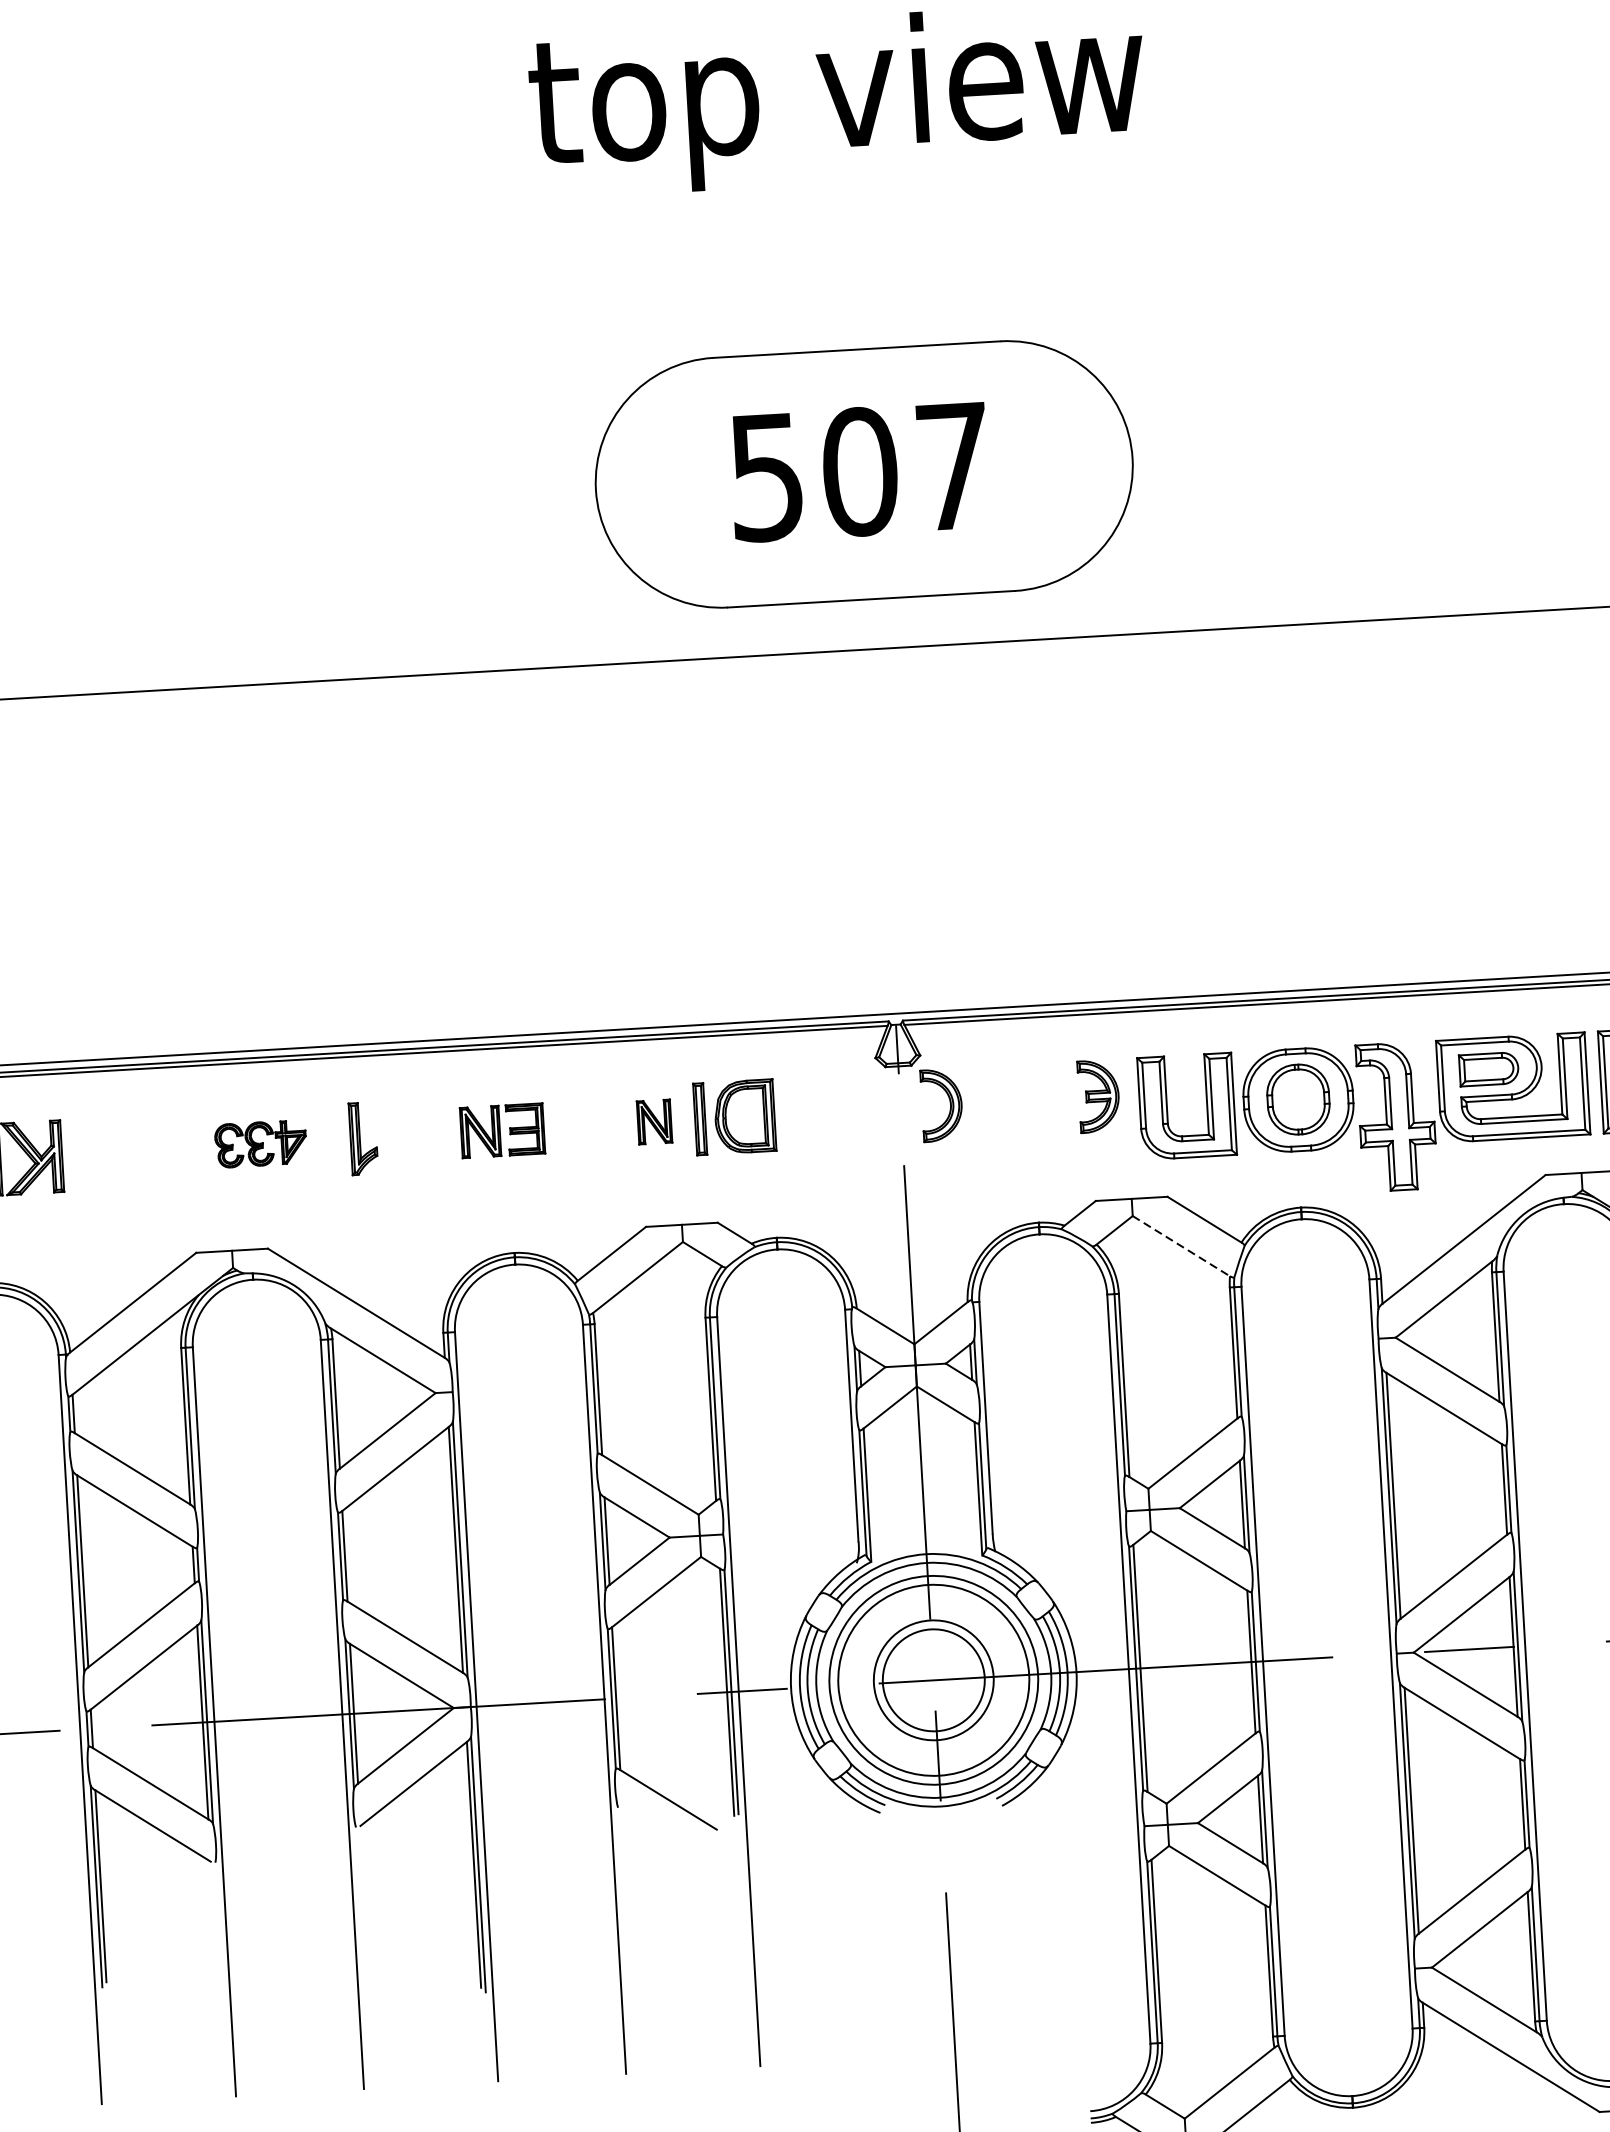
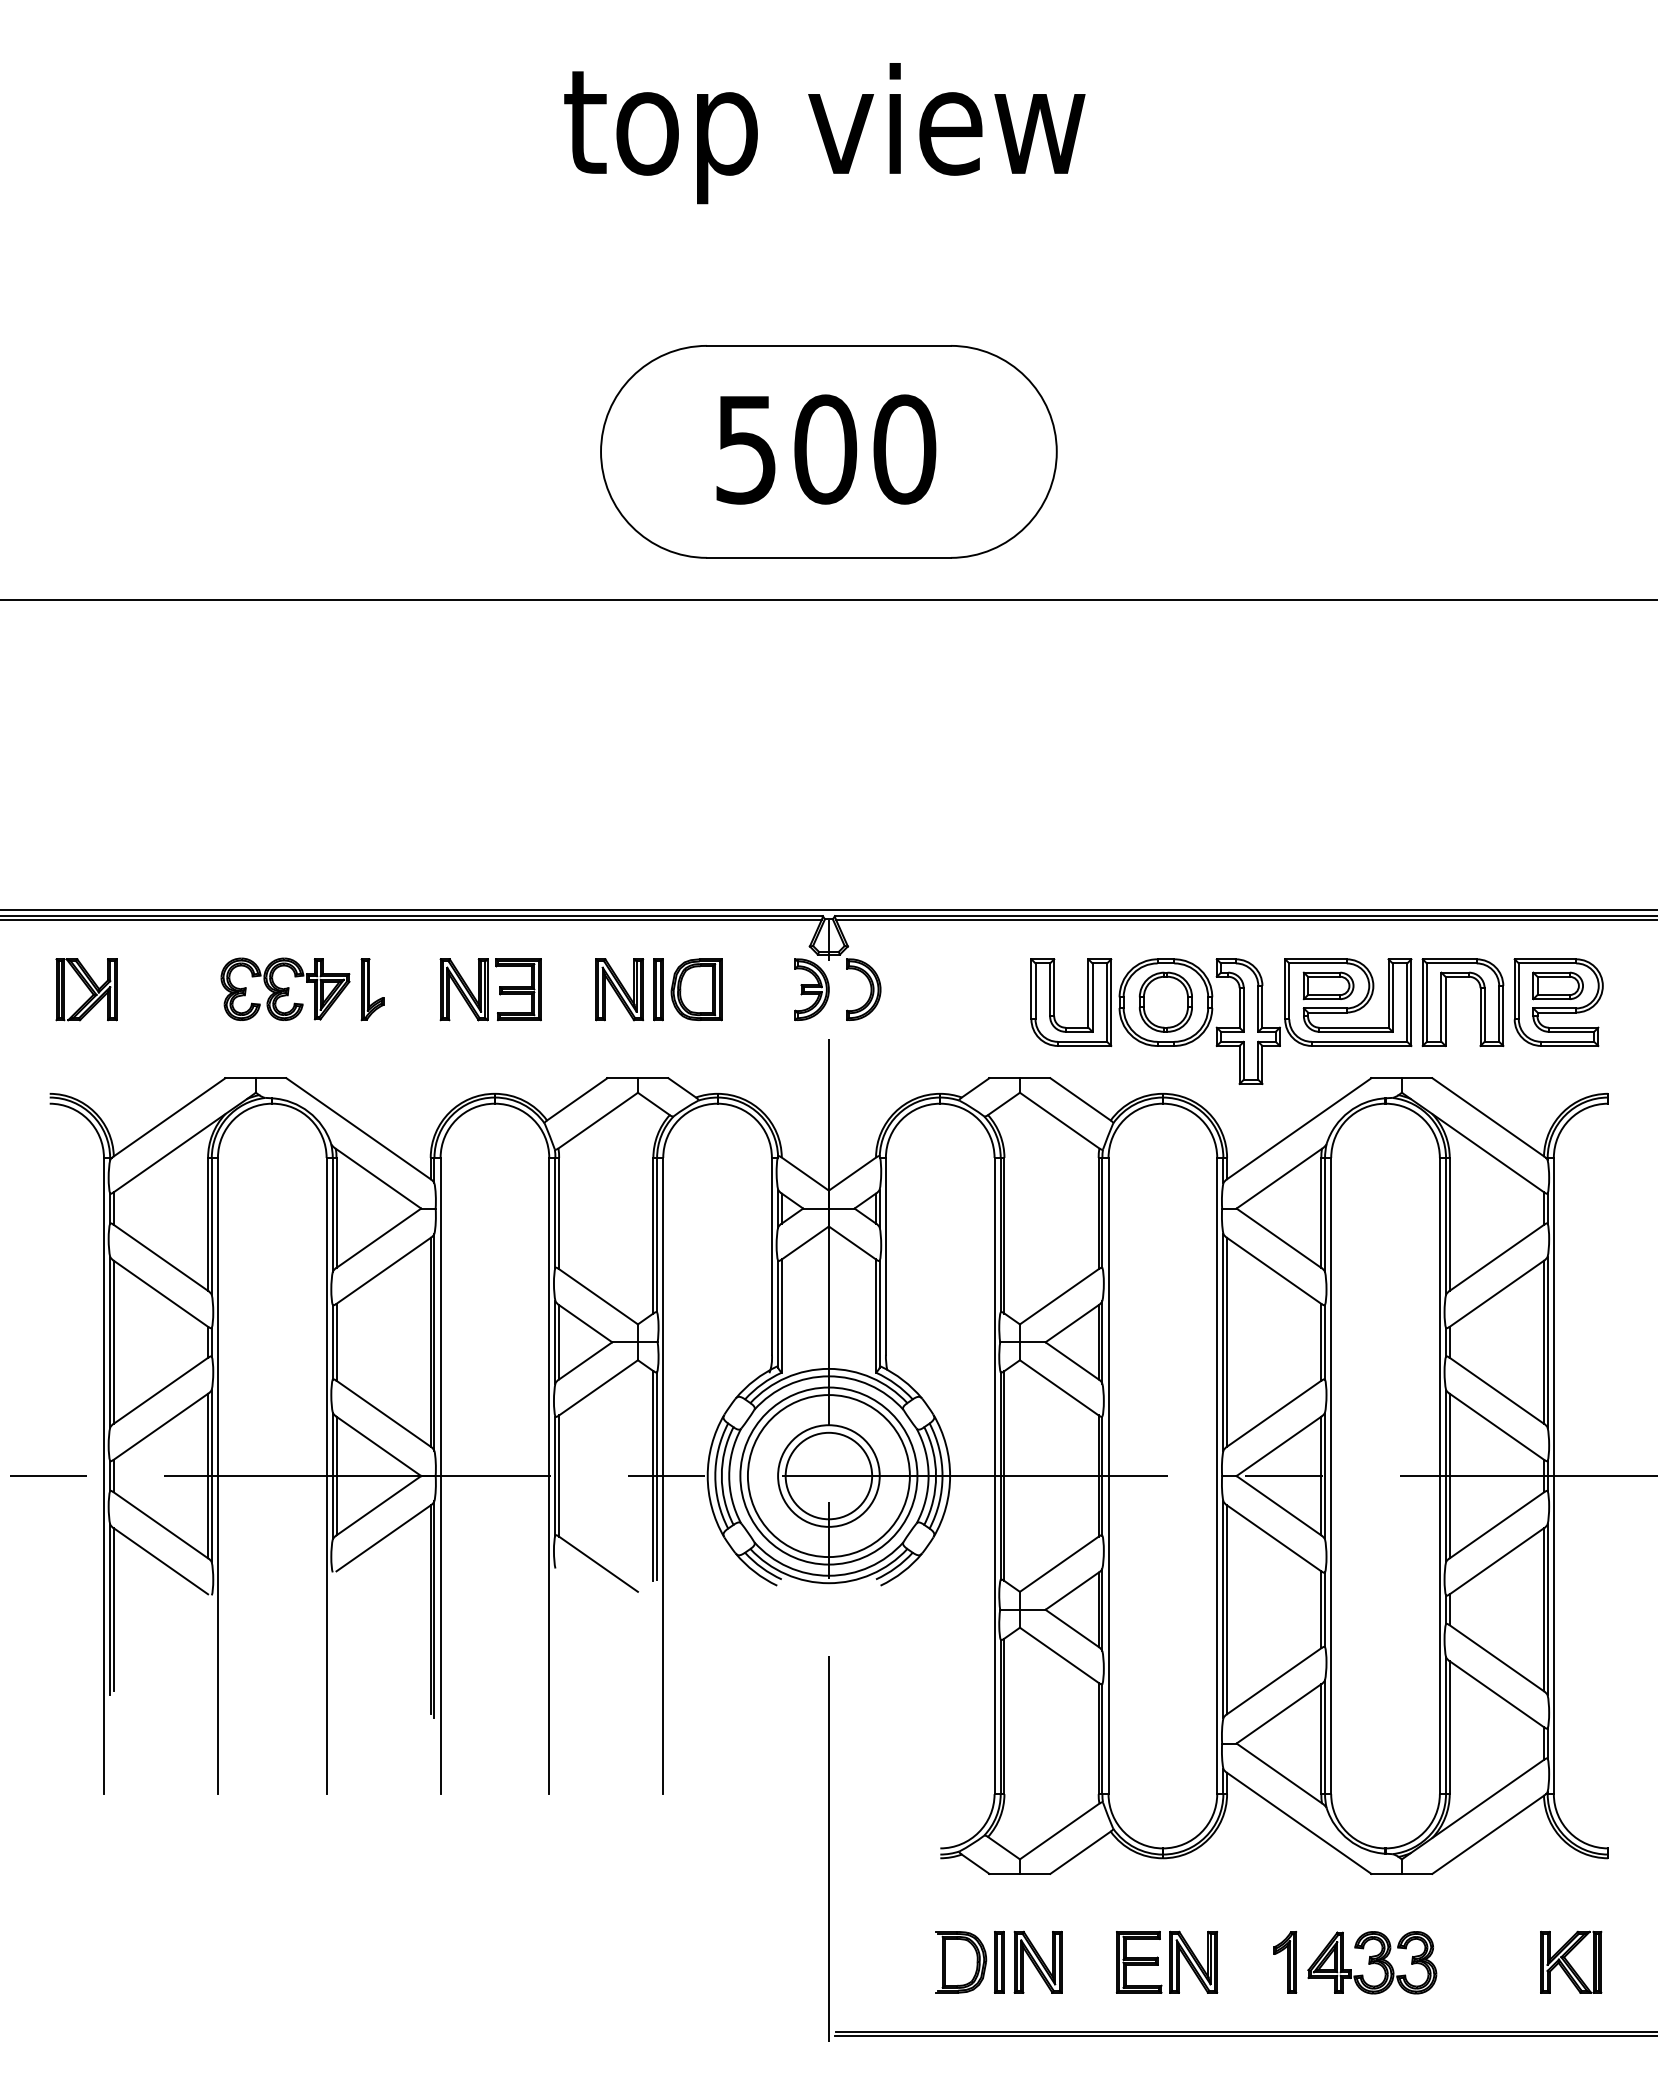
text: (953, 466) -> (904, 449), 507 -> 500
part: (1098, 1096) -> (811, 989), moved
part: (654, 1121) -> (619, 989), size x1.67
part: (502, 1130) -> (490, 989), size x1.43
part: (260, 1143) -> (285, 988), size x1.67
line: (1182, 1245) -> (1060, 1120), dashed -> solid

